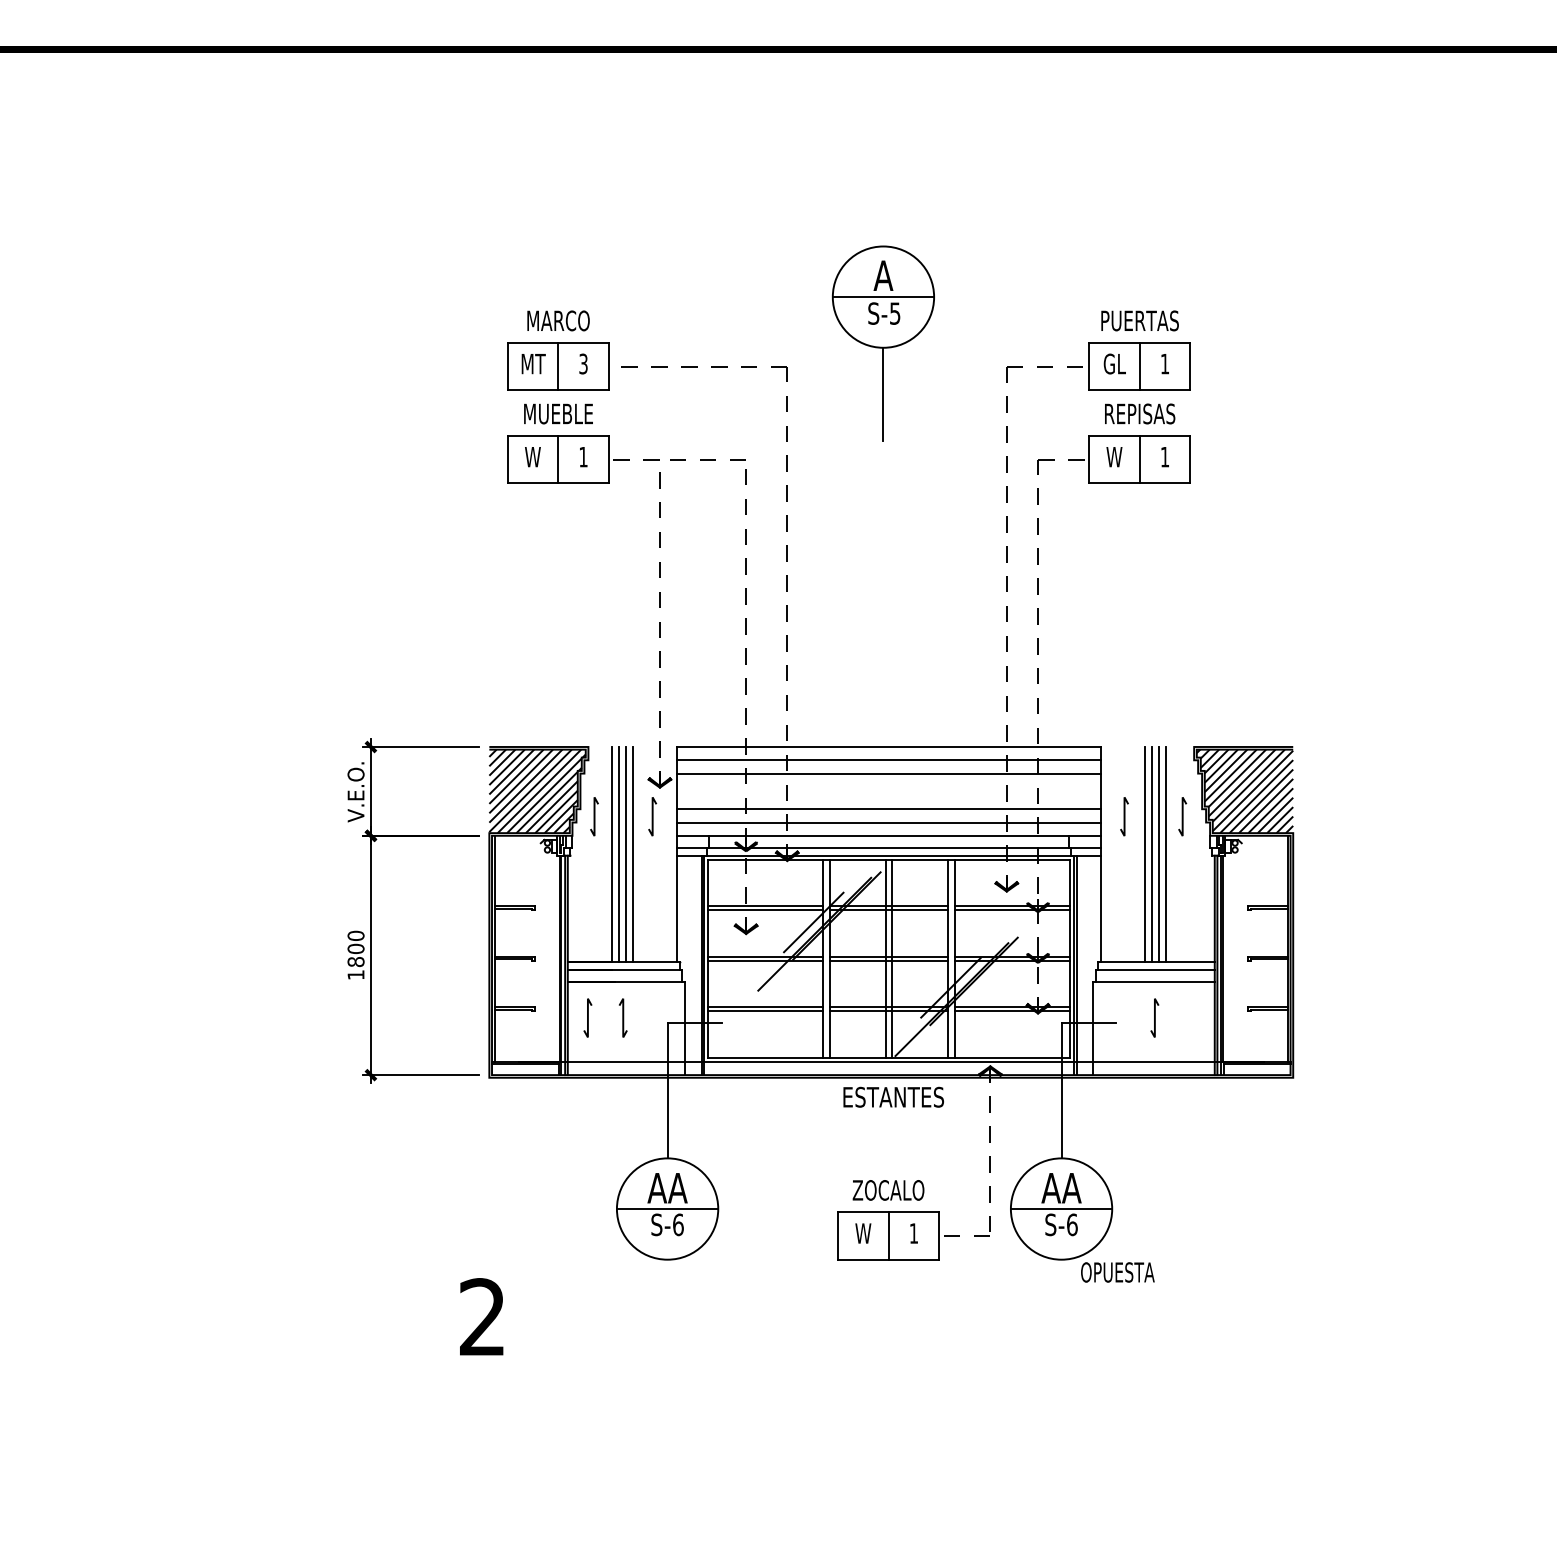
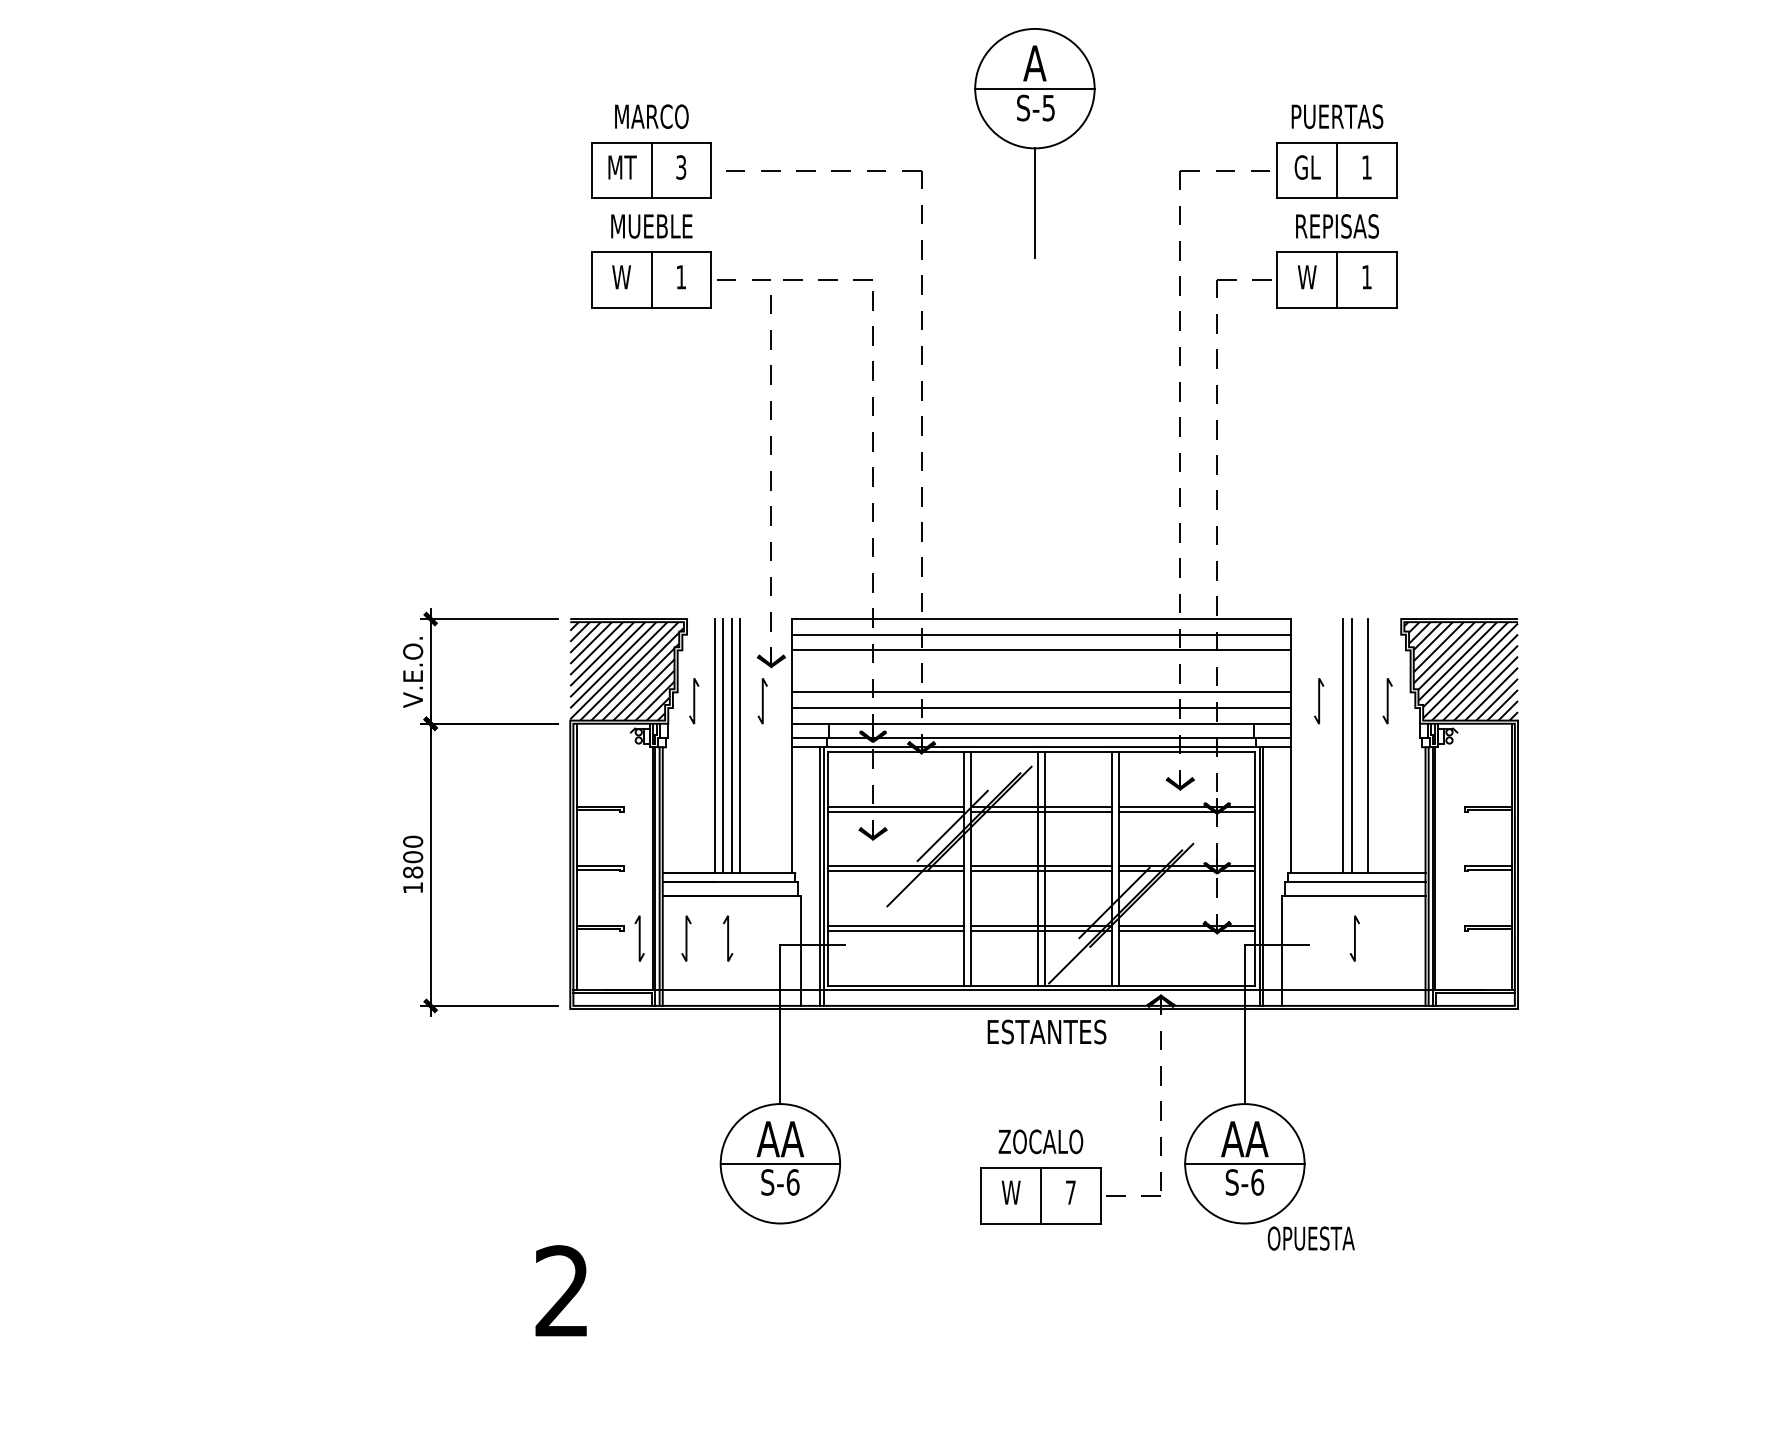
line: (1158, 854) -> (1359, 745), removed
line: (548, 1017) -> (640, 937), added
text: (913, 1233) -> (1070, 1192), 1 -> 7

